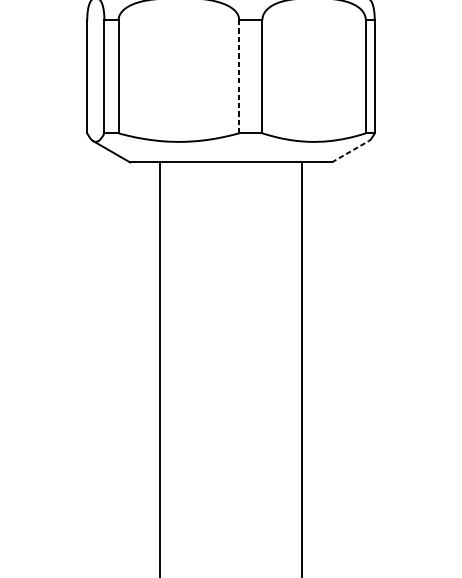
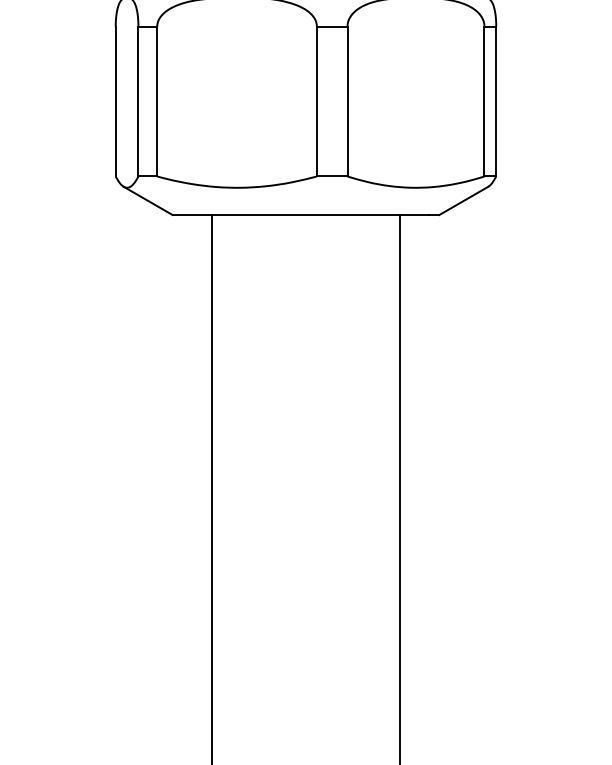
line: (238, 76) -> (316, 101), dashed -> solid
line: (350, 151) -> (464, 200), dashed -> solid

